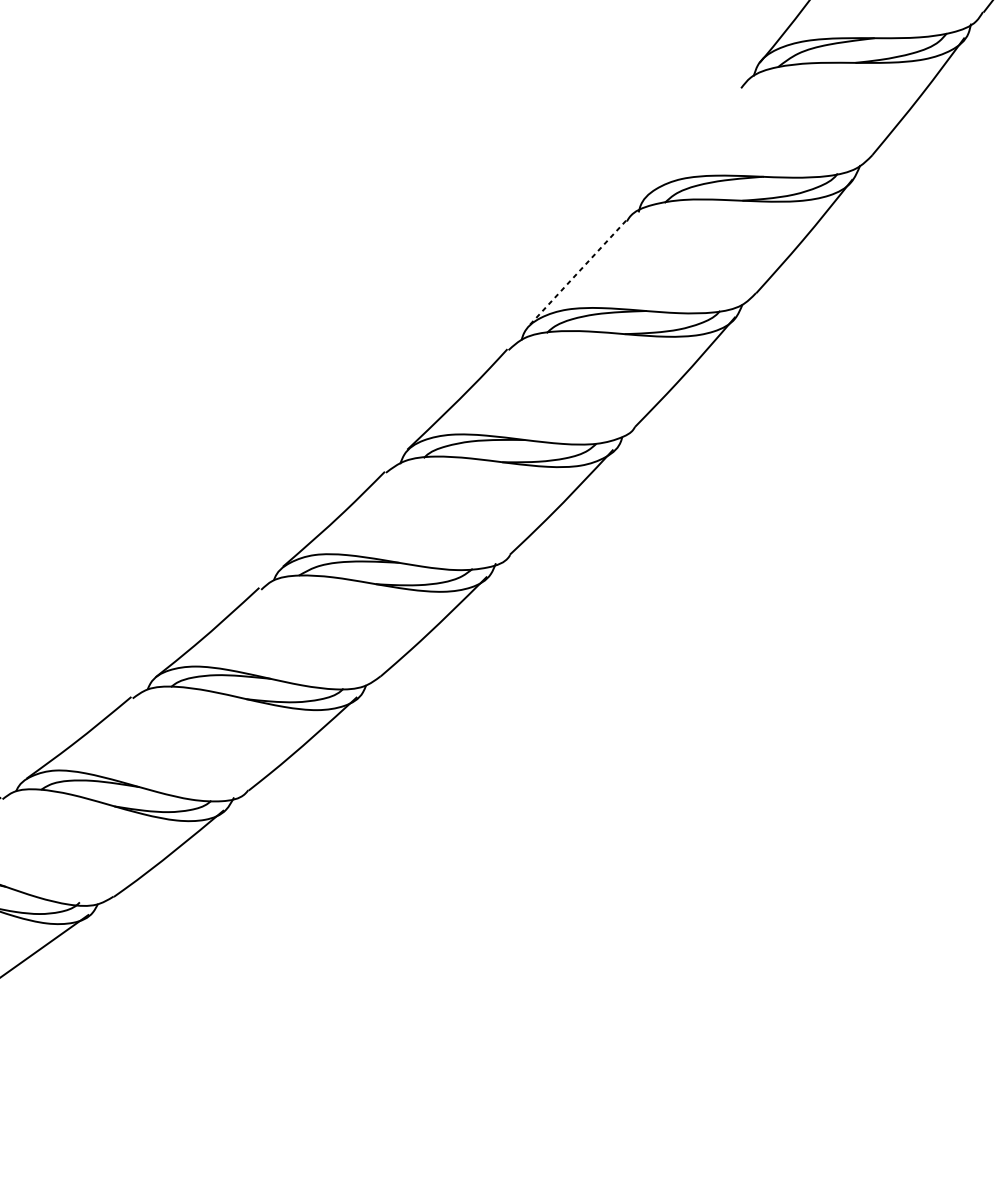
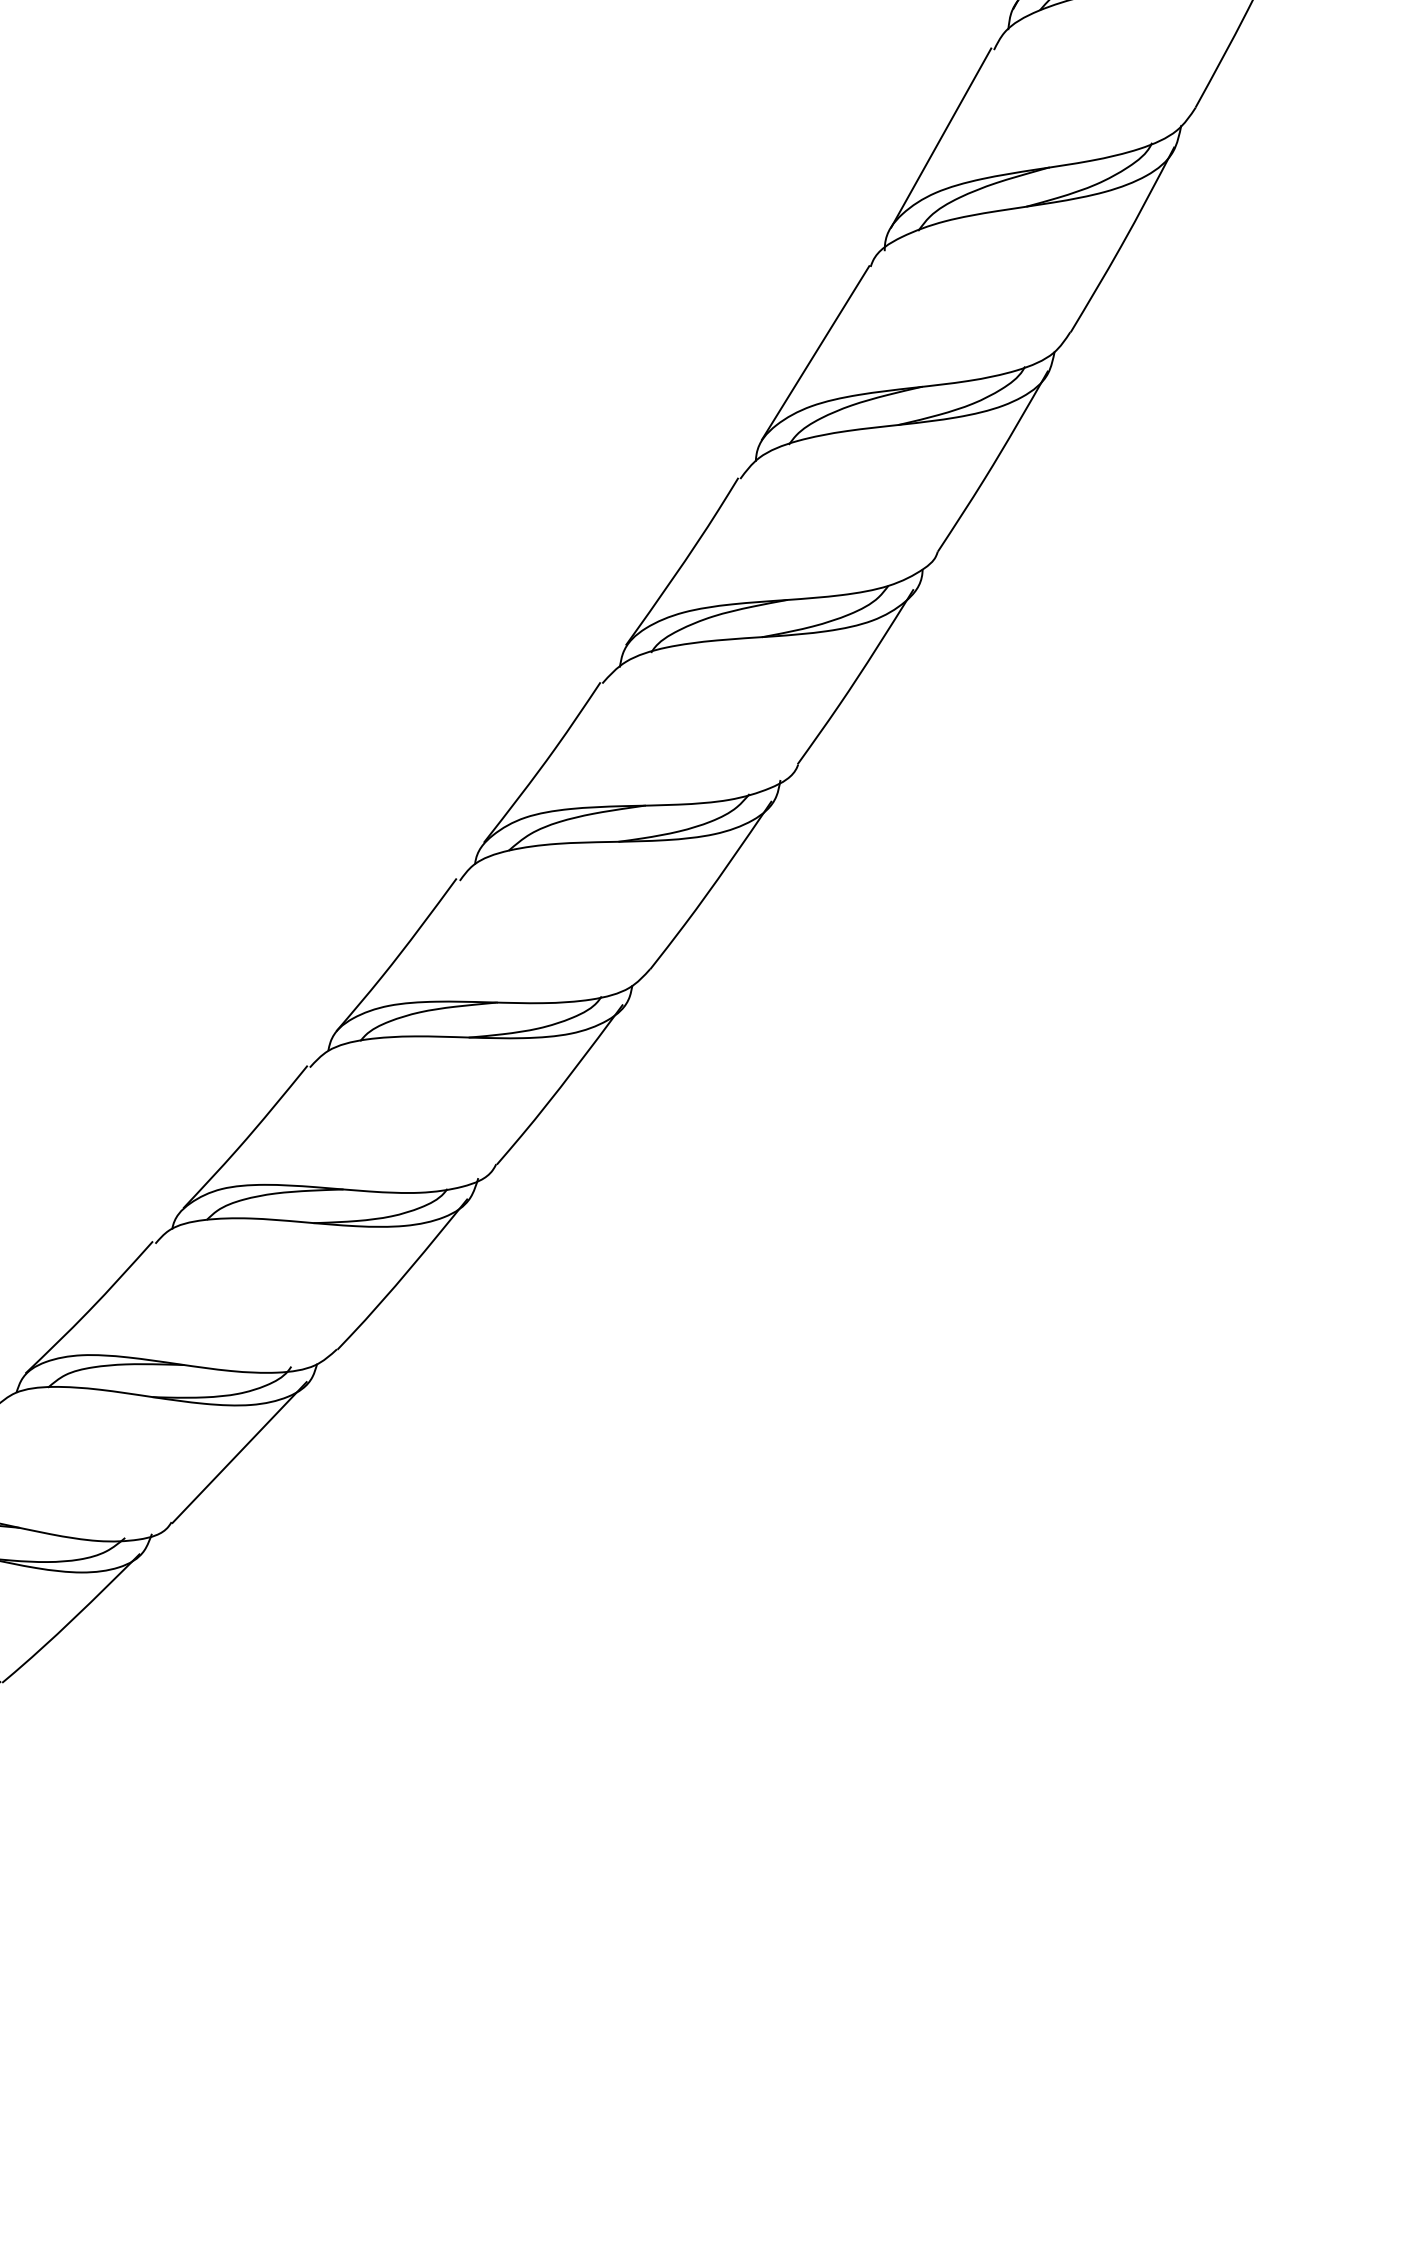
line: (693, 141) -> (941, 137), added
line: (577, 273) -> (815, 353), dashed -> solid

